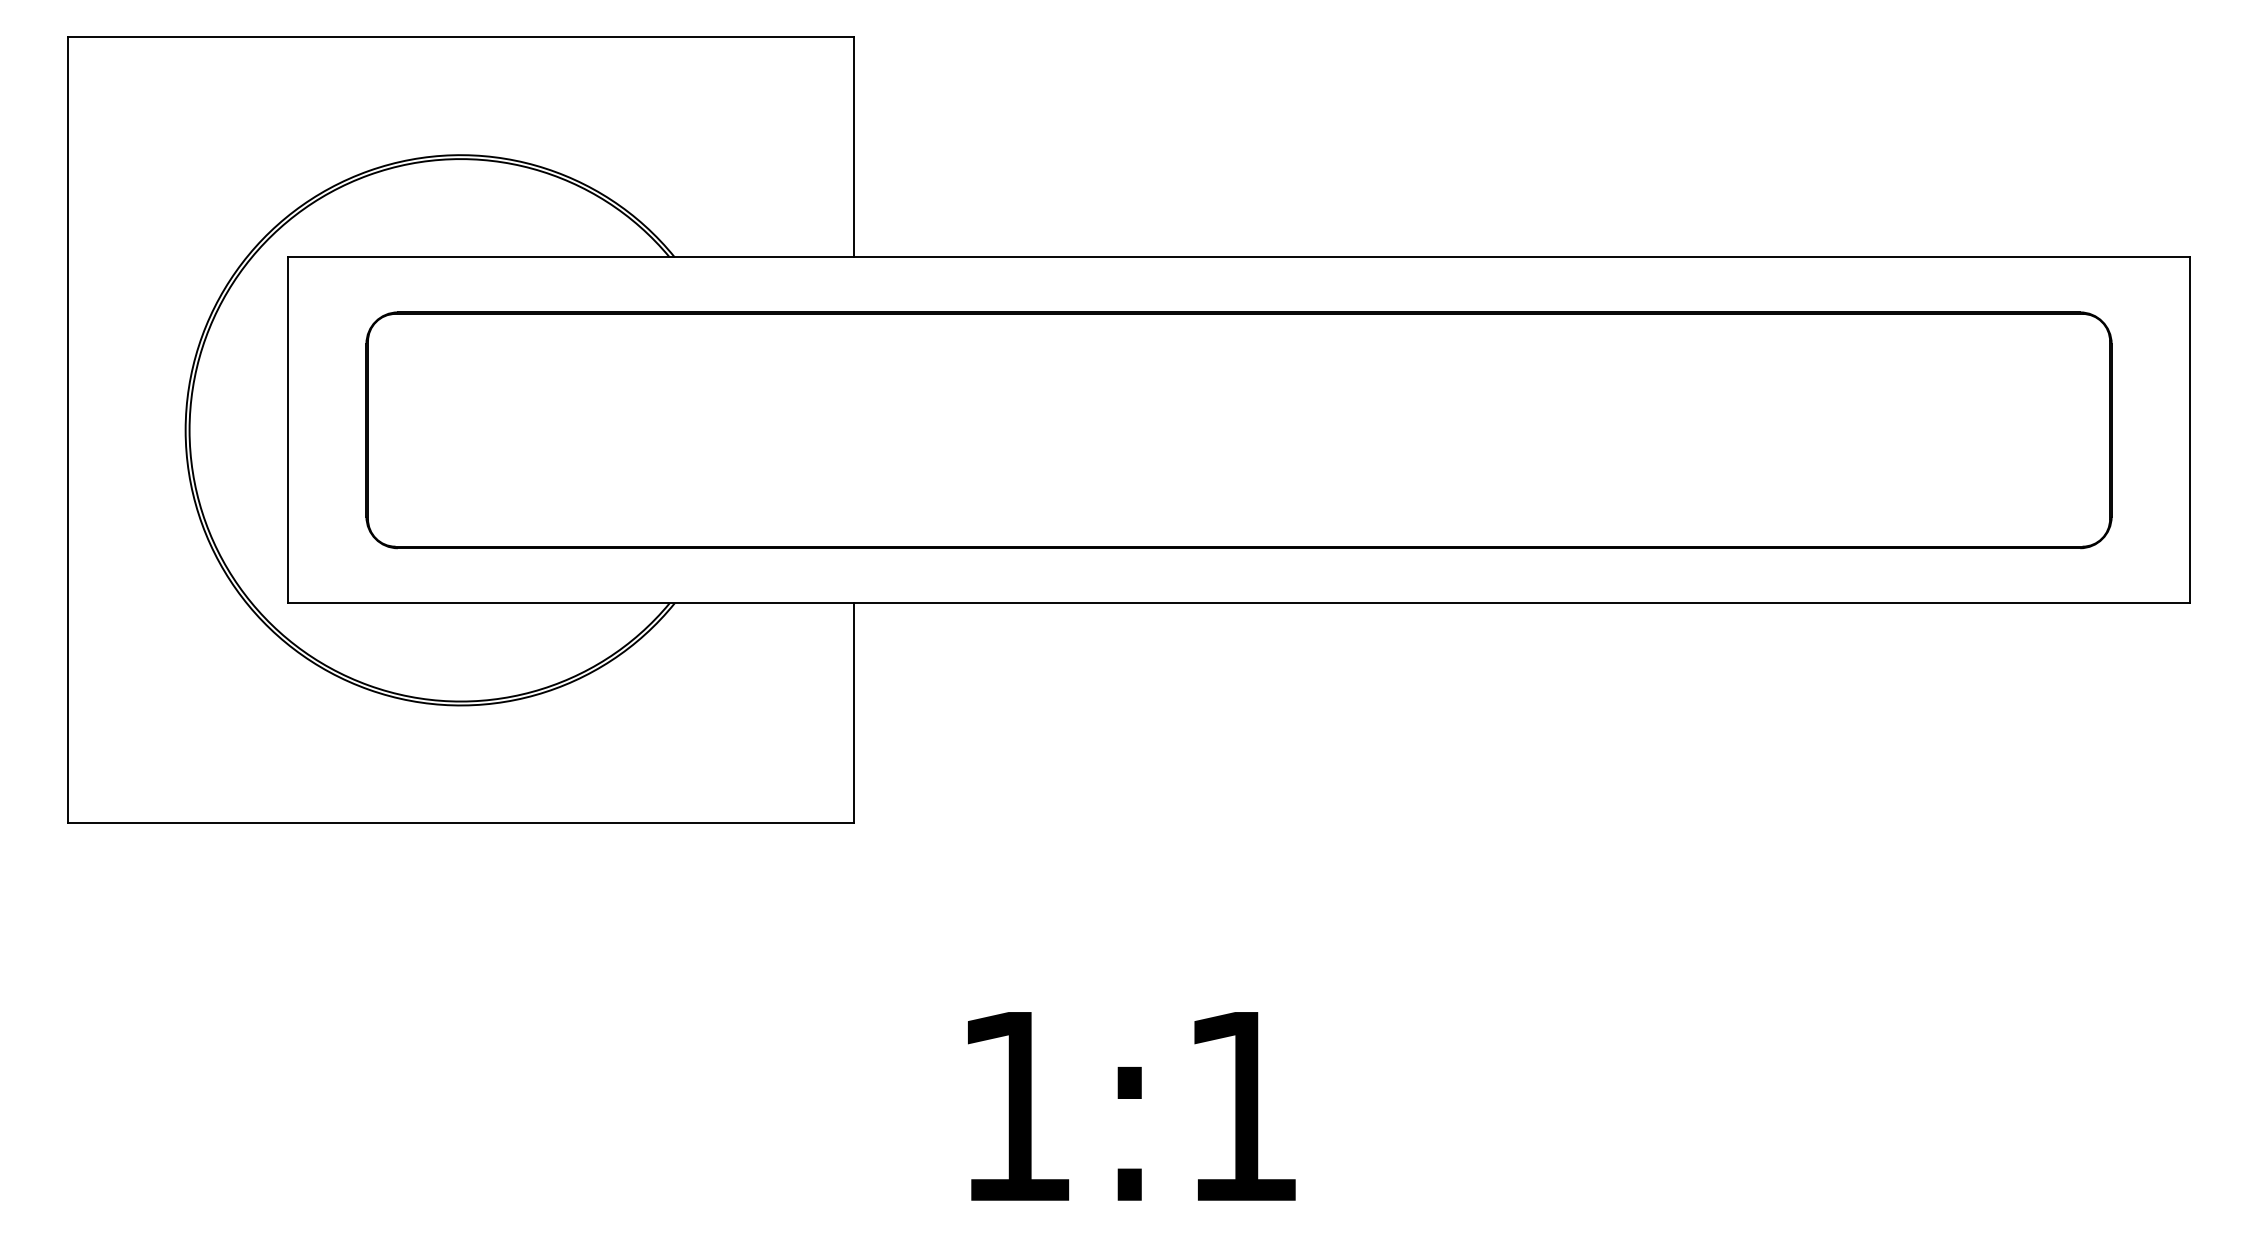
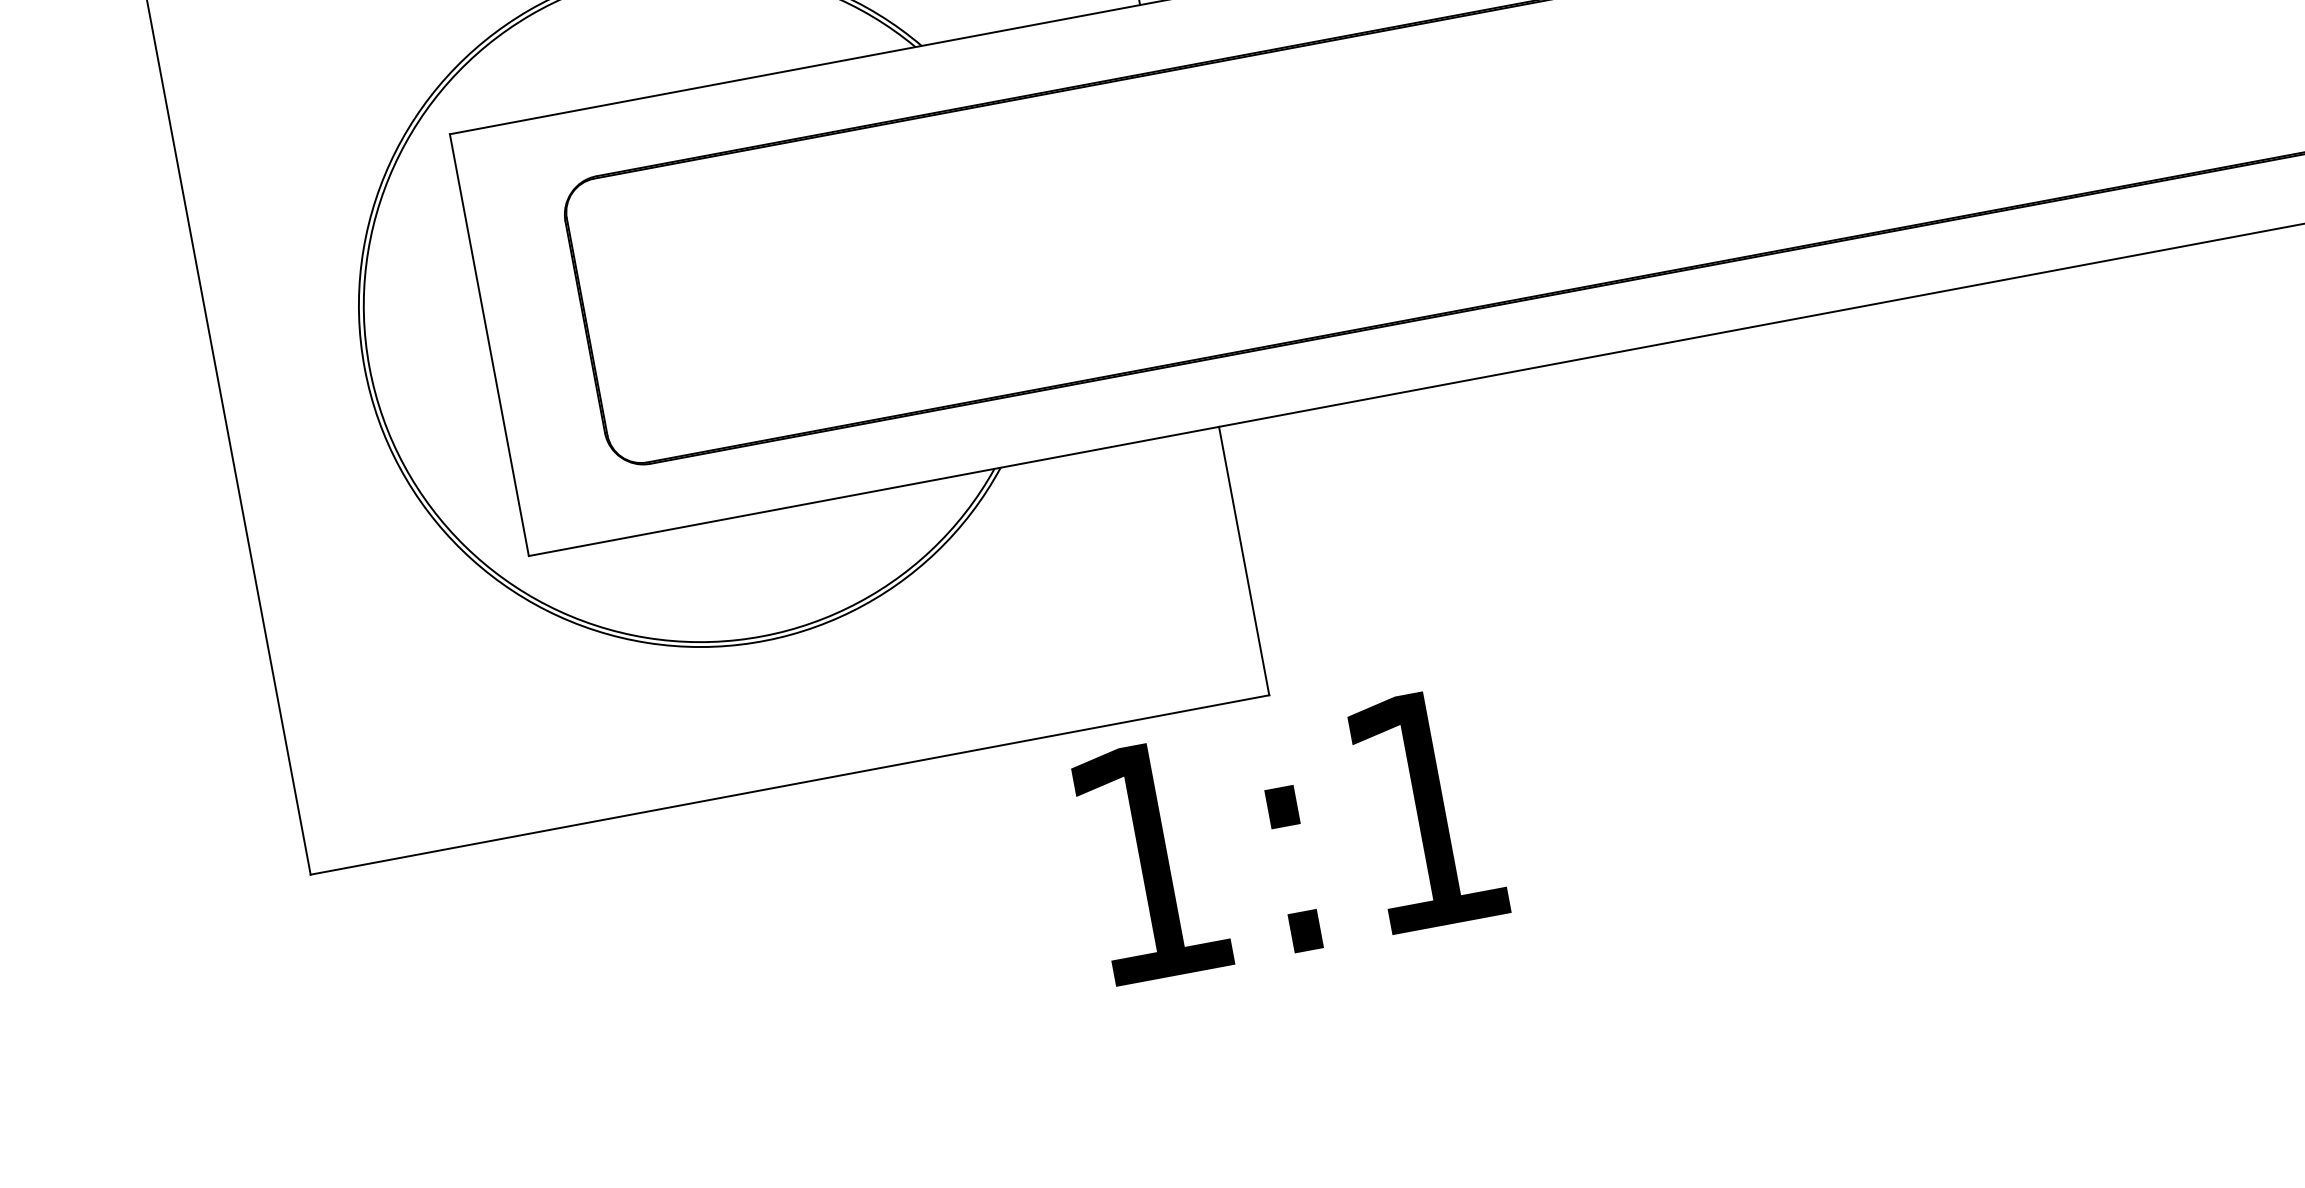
text: (1131, 1106) -> (1290, 835), moved

